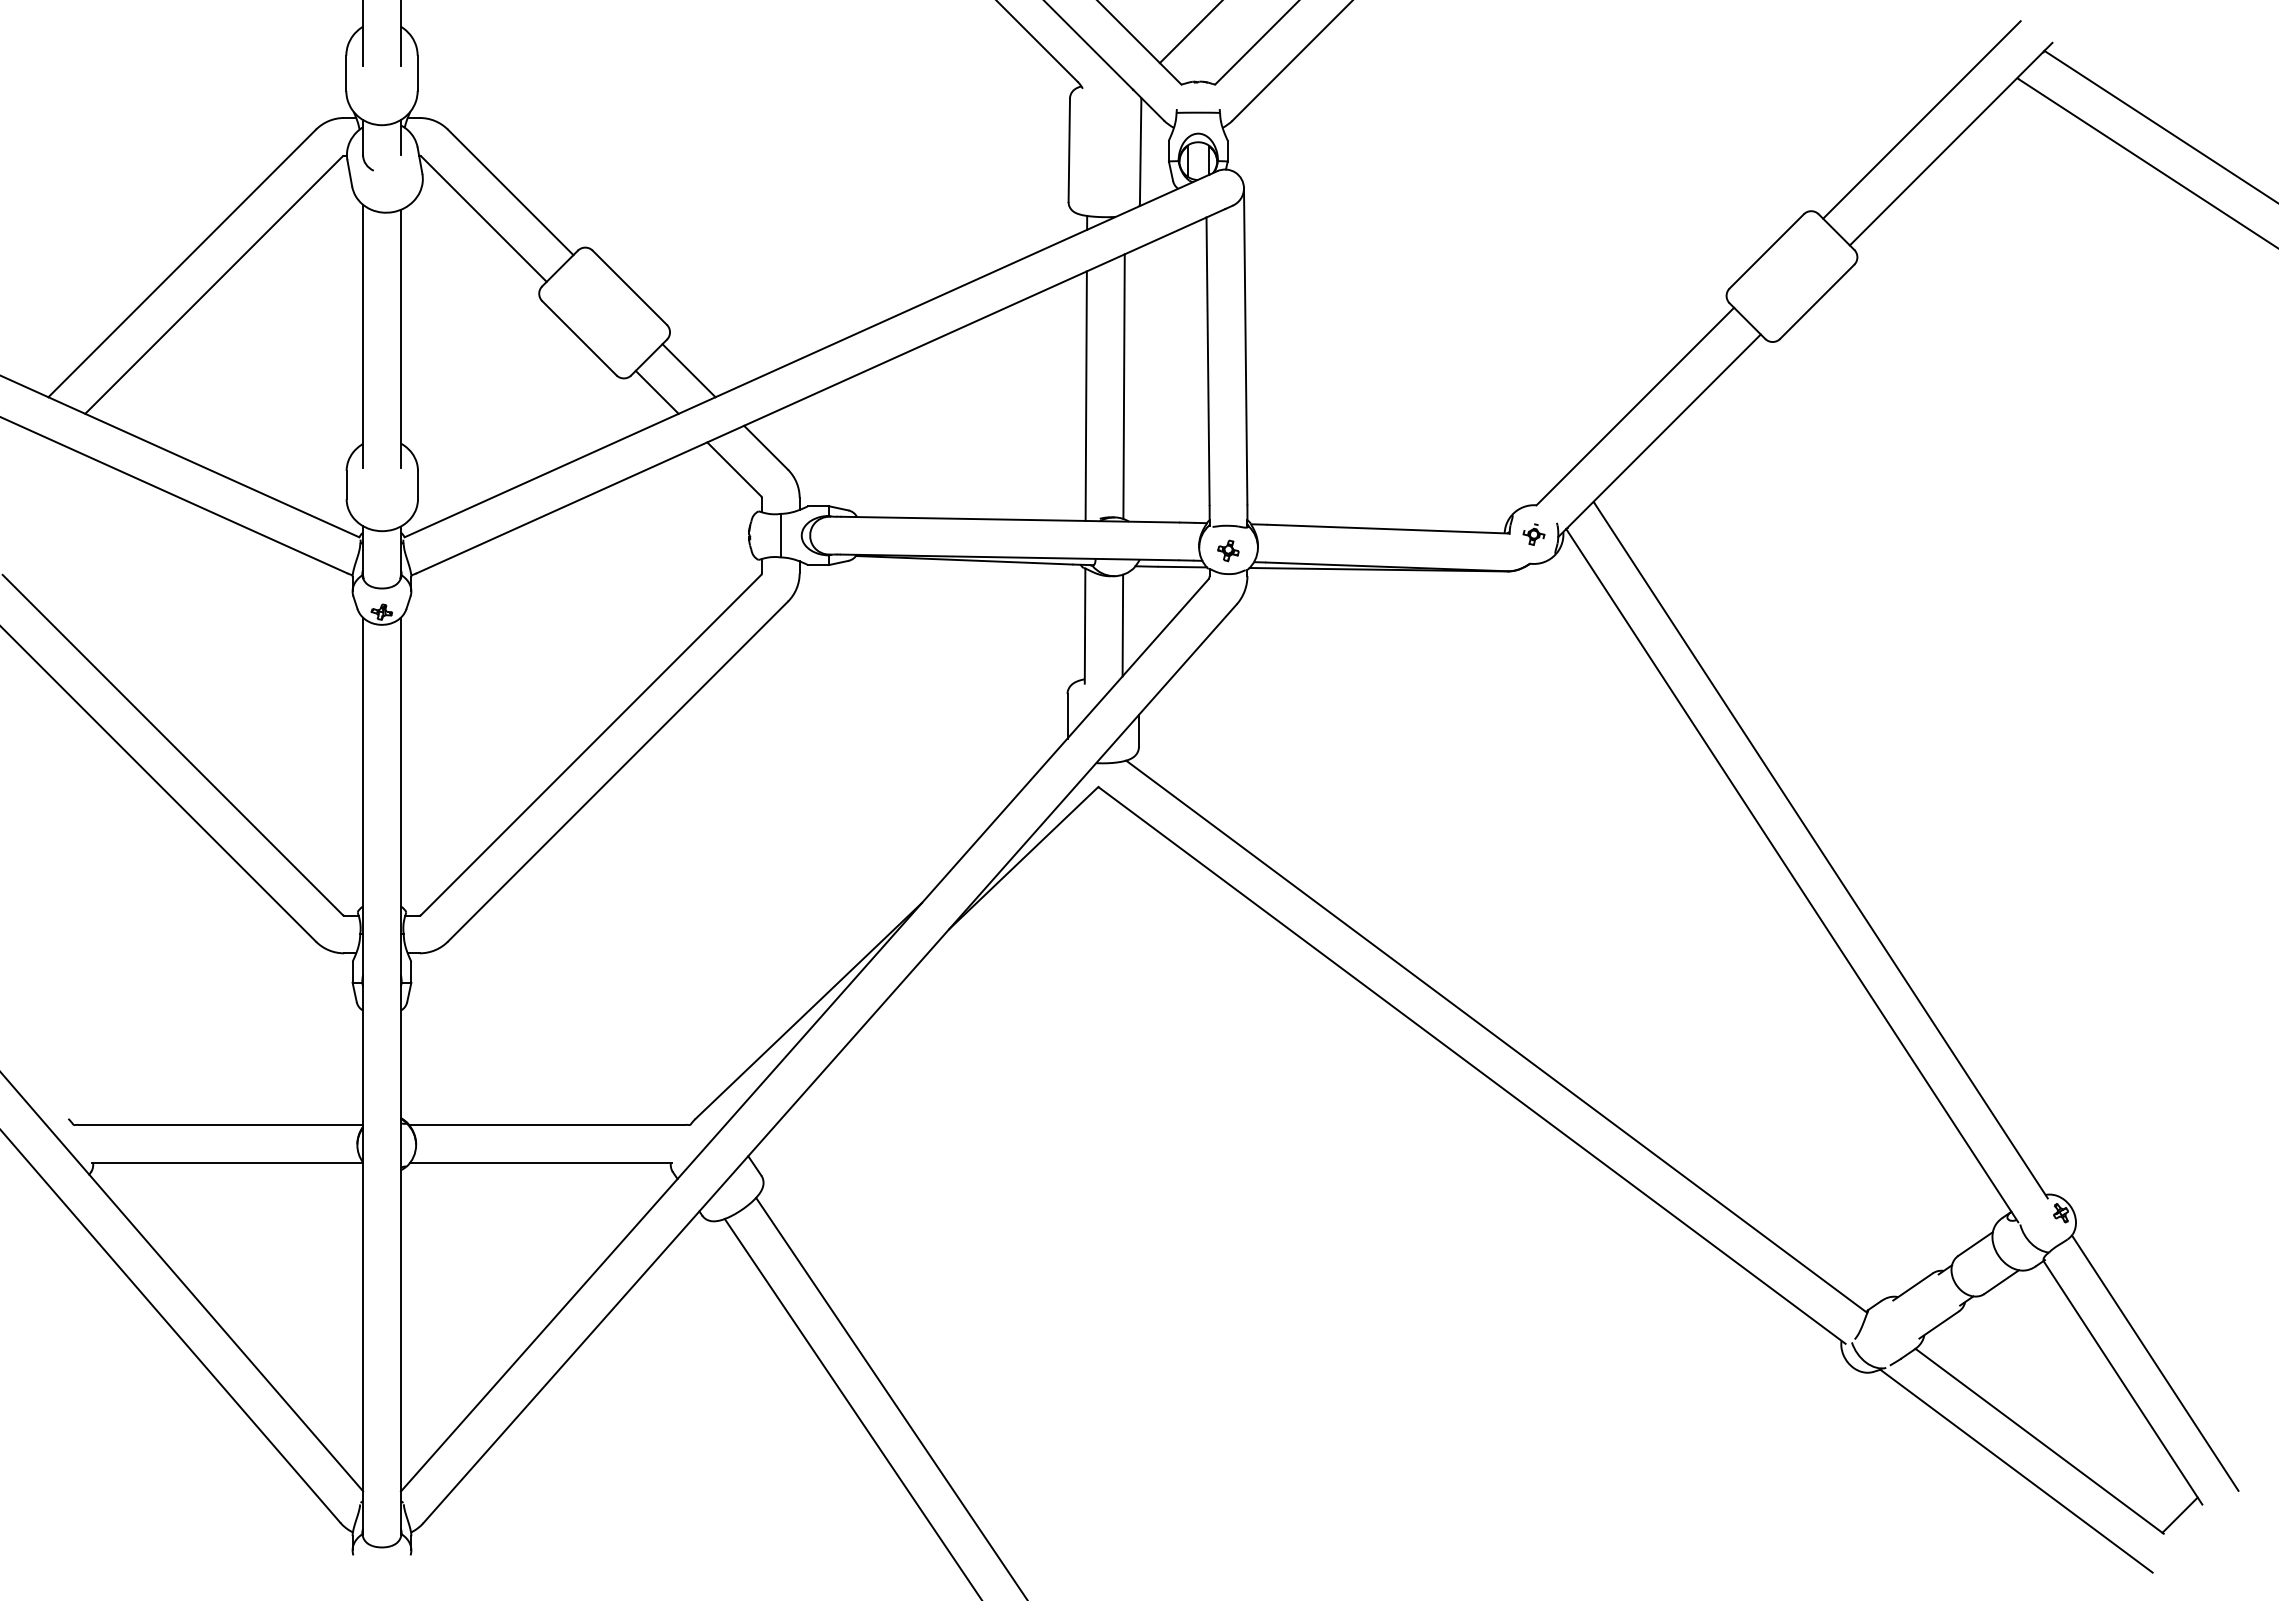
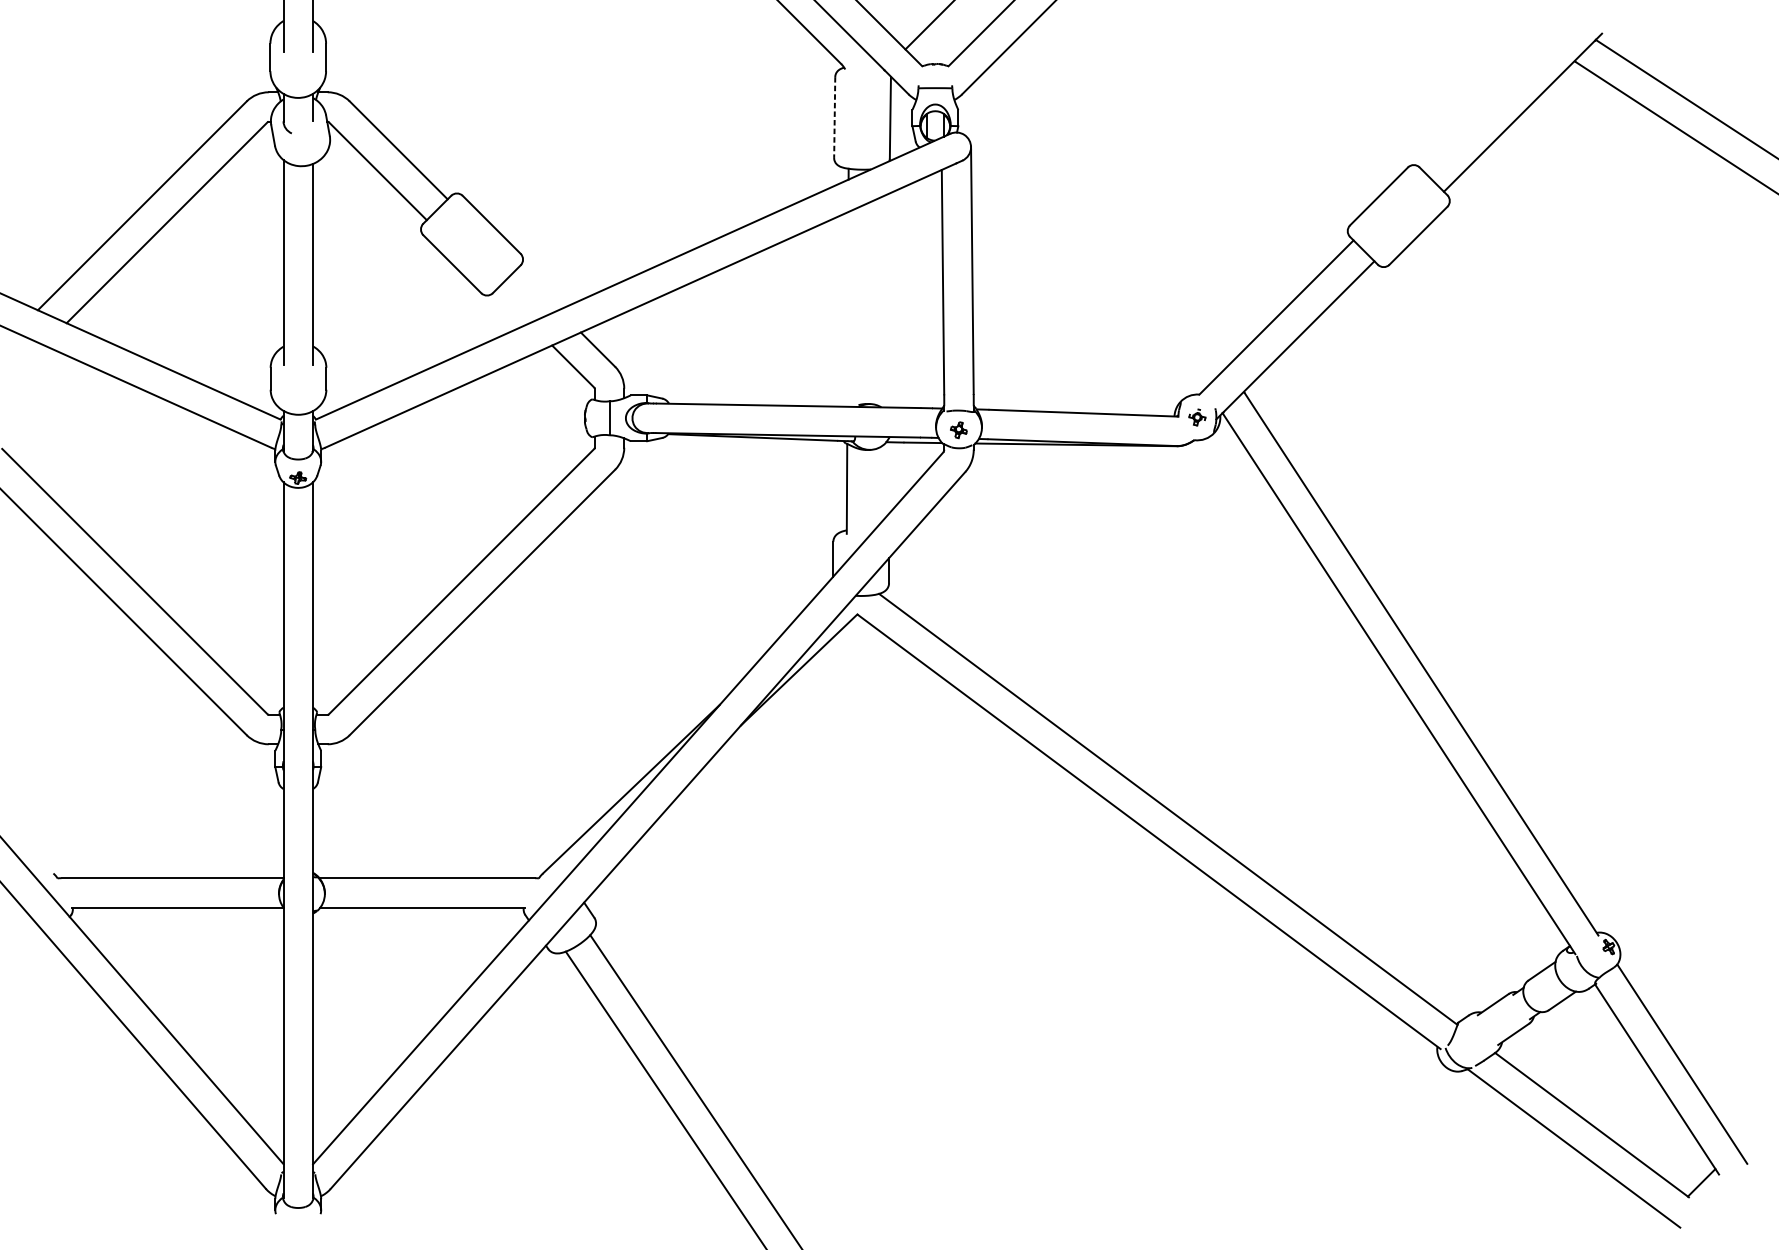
line: (1921, 119) -> (1499, 93), removed
line: (1069, 150) -> (834, 117), solid -> dashed
line: (688, 370) -> (537, 289), removed
line: (1123, 386) -> (877, 301), removed
line: (656, 391) -> (512, 305), removed
line: (1085, 395) -> (847, 308), removed
line: (1122, 625) -> (876, 488), removed

